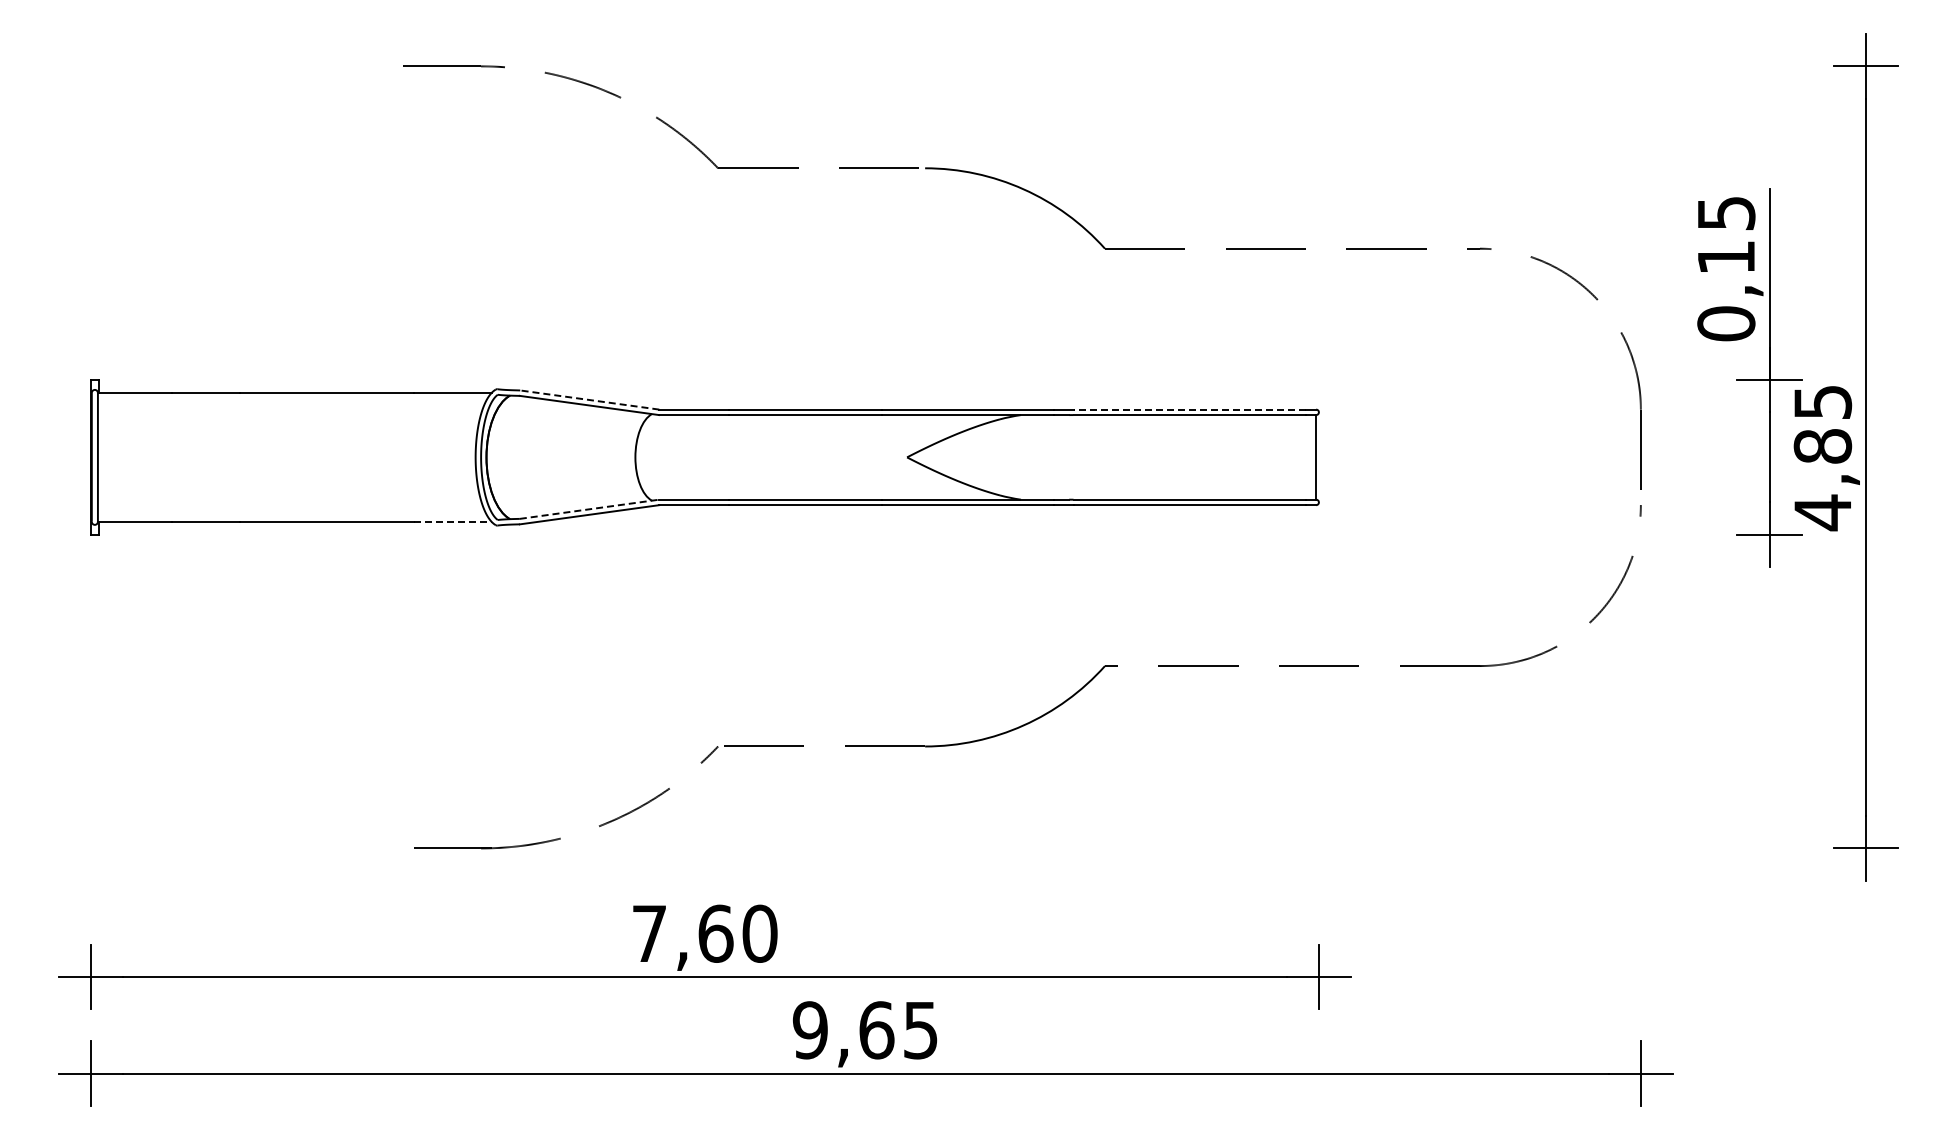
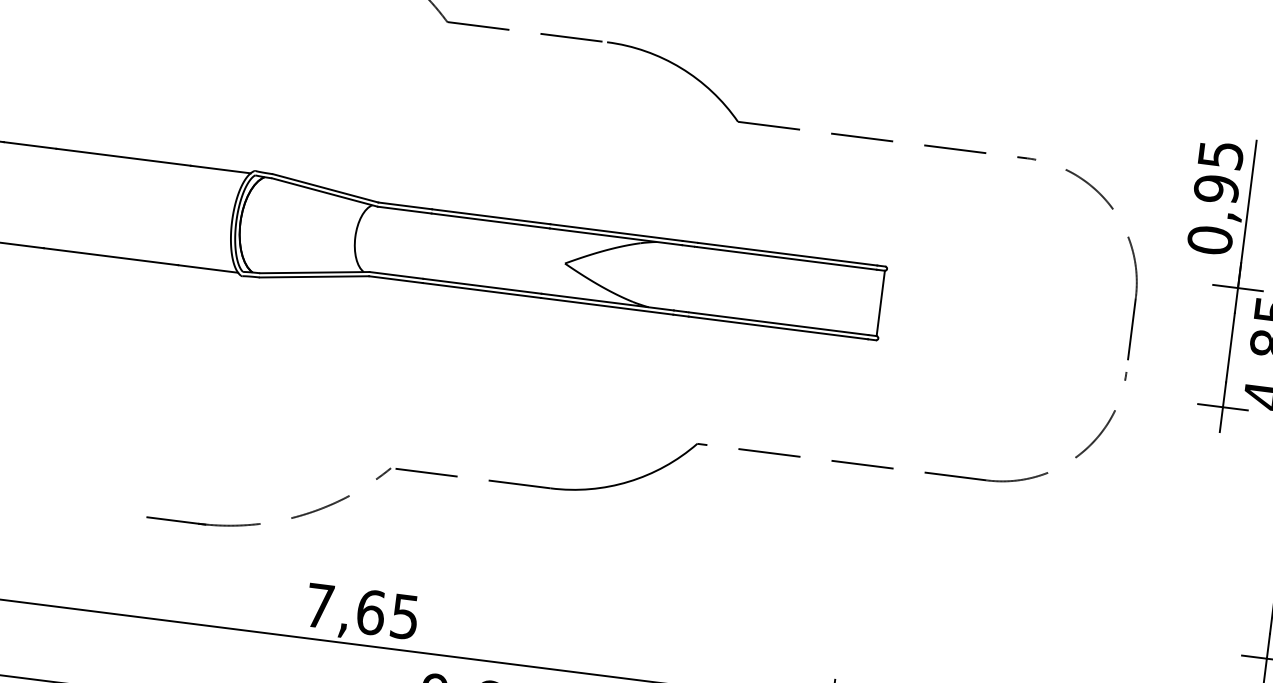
text: (1726, 257) -> (1216, 189), 0,15 -> 0,95
line: (589, 399) -> (325, 187), dashed -> solid
line: (1189, 409) -> (787, 254), dashed -> solid
line: (589, 509) -> (314, 272), dashed -> solid
line: (452, 521) -> (207, 268), dashed -> solid
text: (759, 933) -> (404, 616), 7,60 -> 7,65

